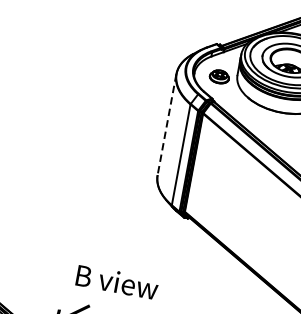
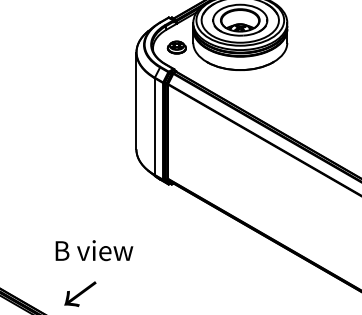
line: (167, 125) -> (136, 101), dashed -> solid
text: (117, 282) -> (94, 250), moved

